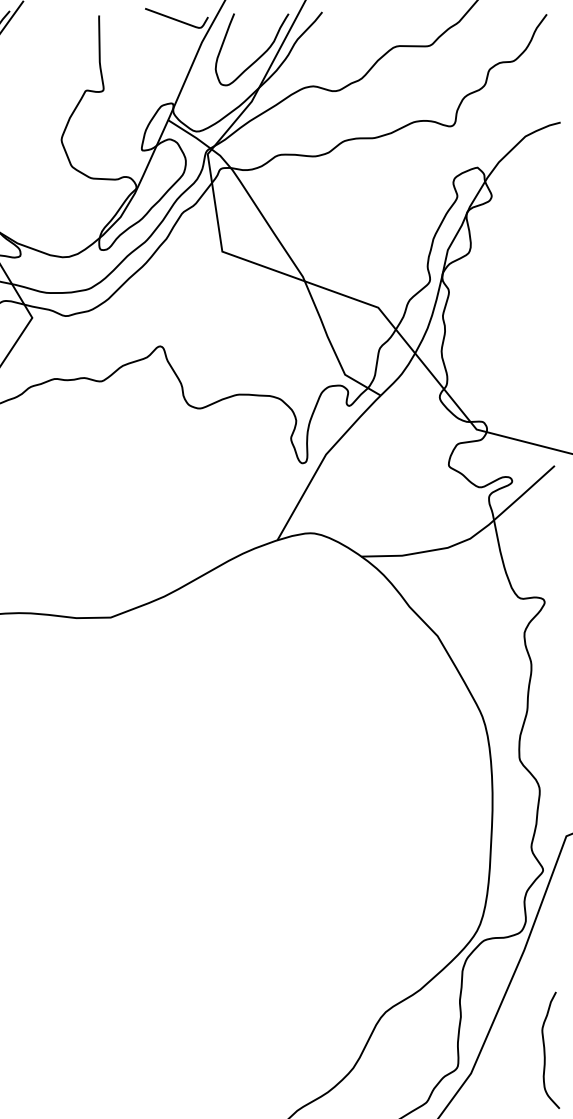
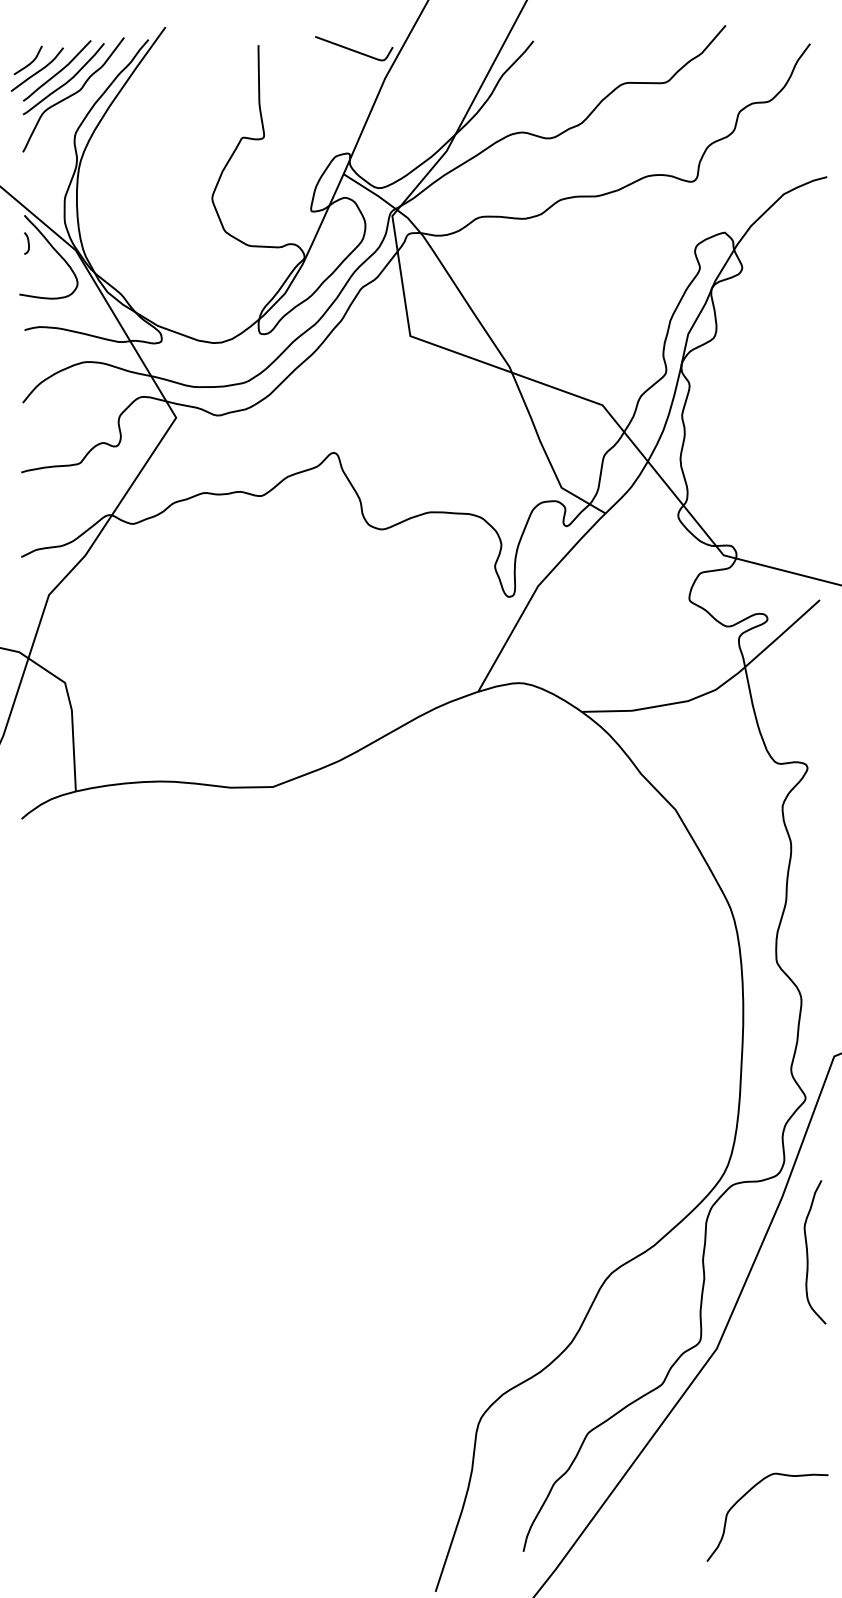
curve: (258, 57) -> (455, 96), removed
curve: (545, 1050) -> (808, 1252), moved

